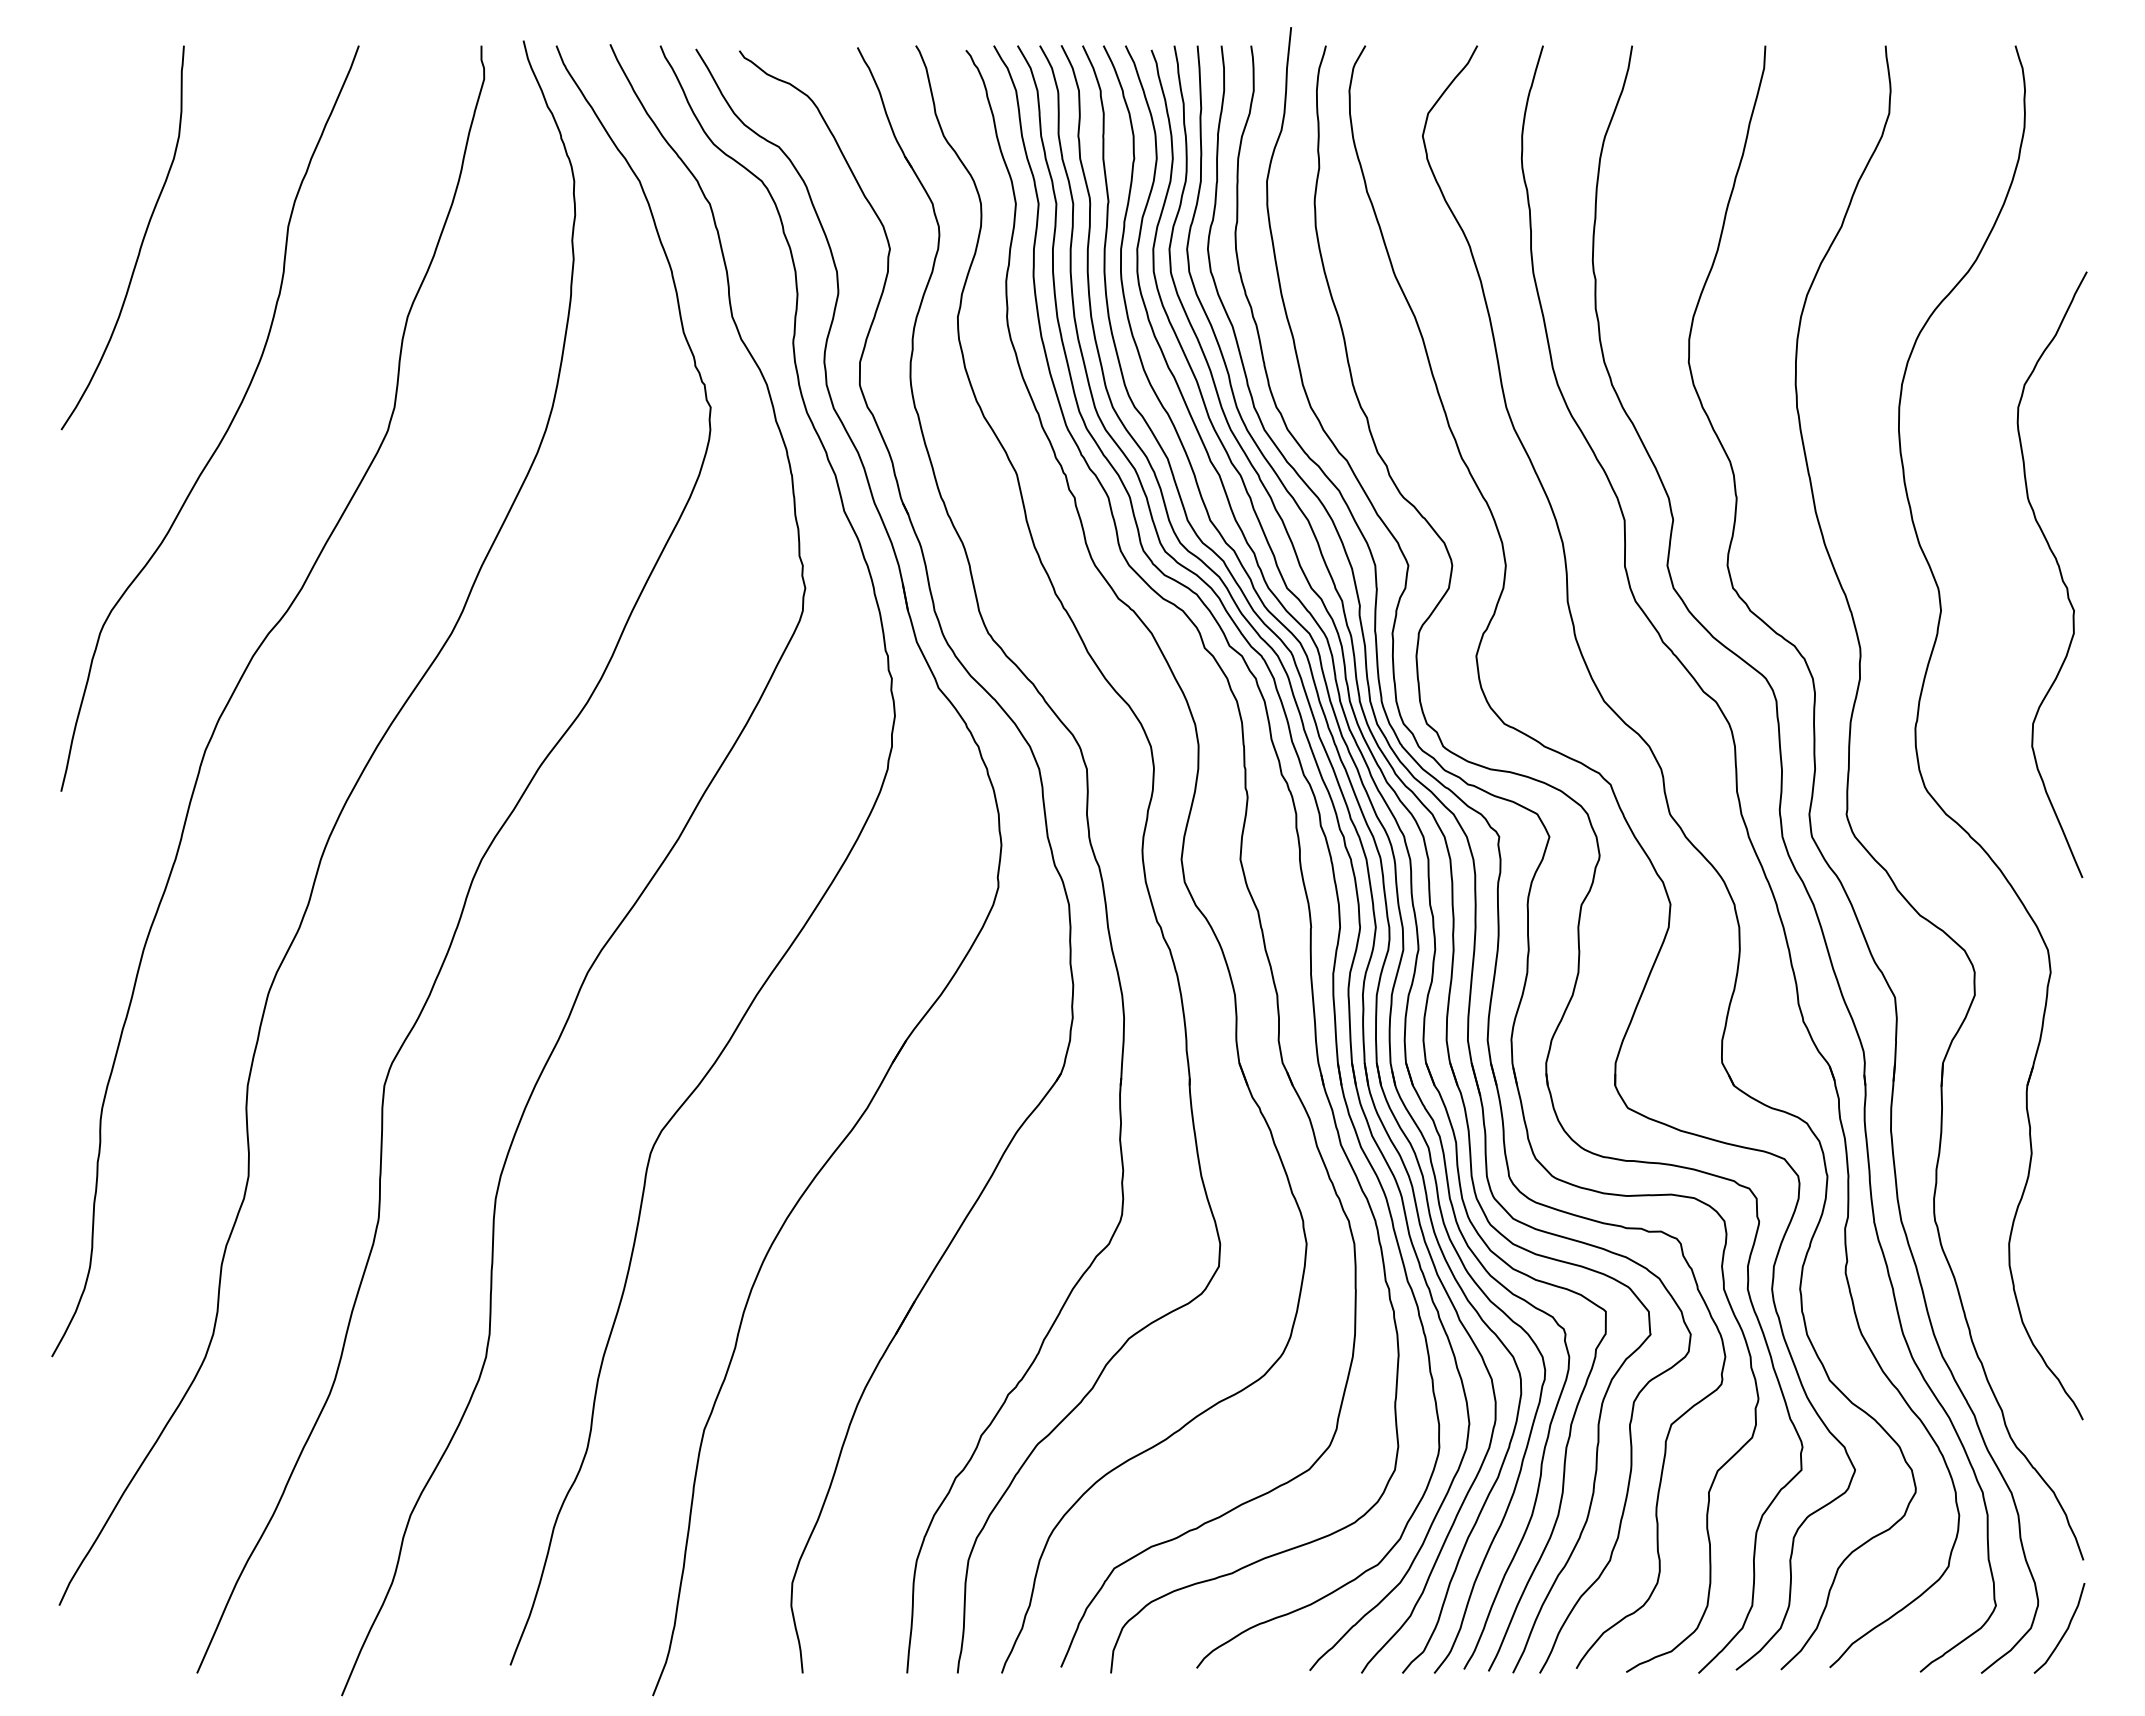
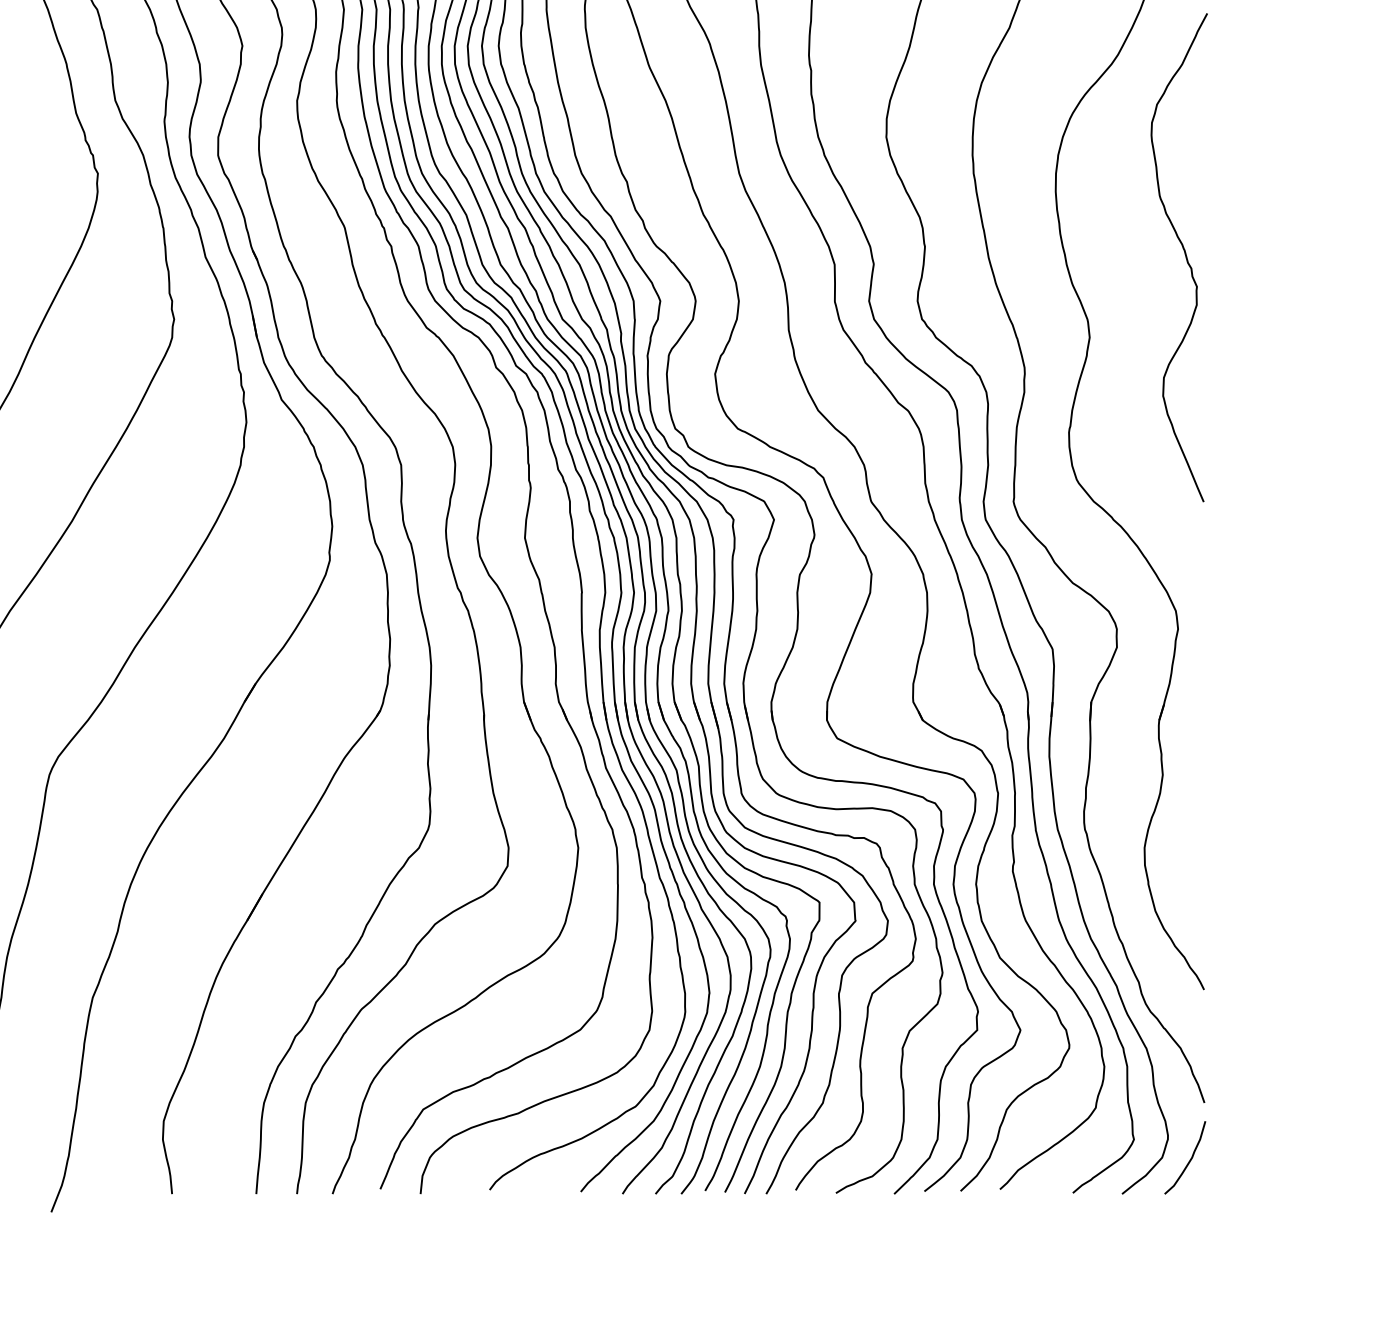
curve: (2059, 572) -> (1185, 255), moved

